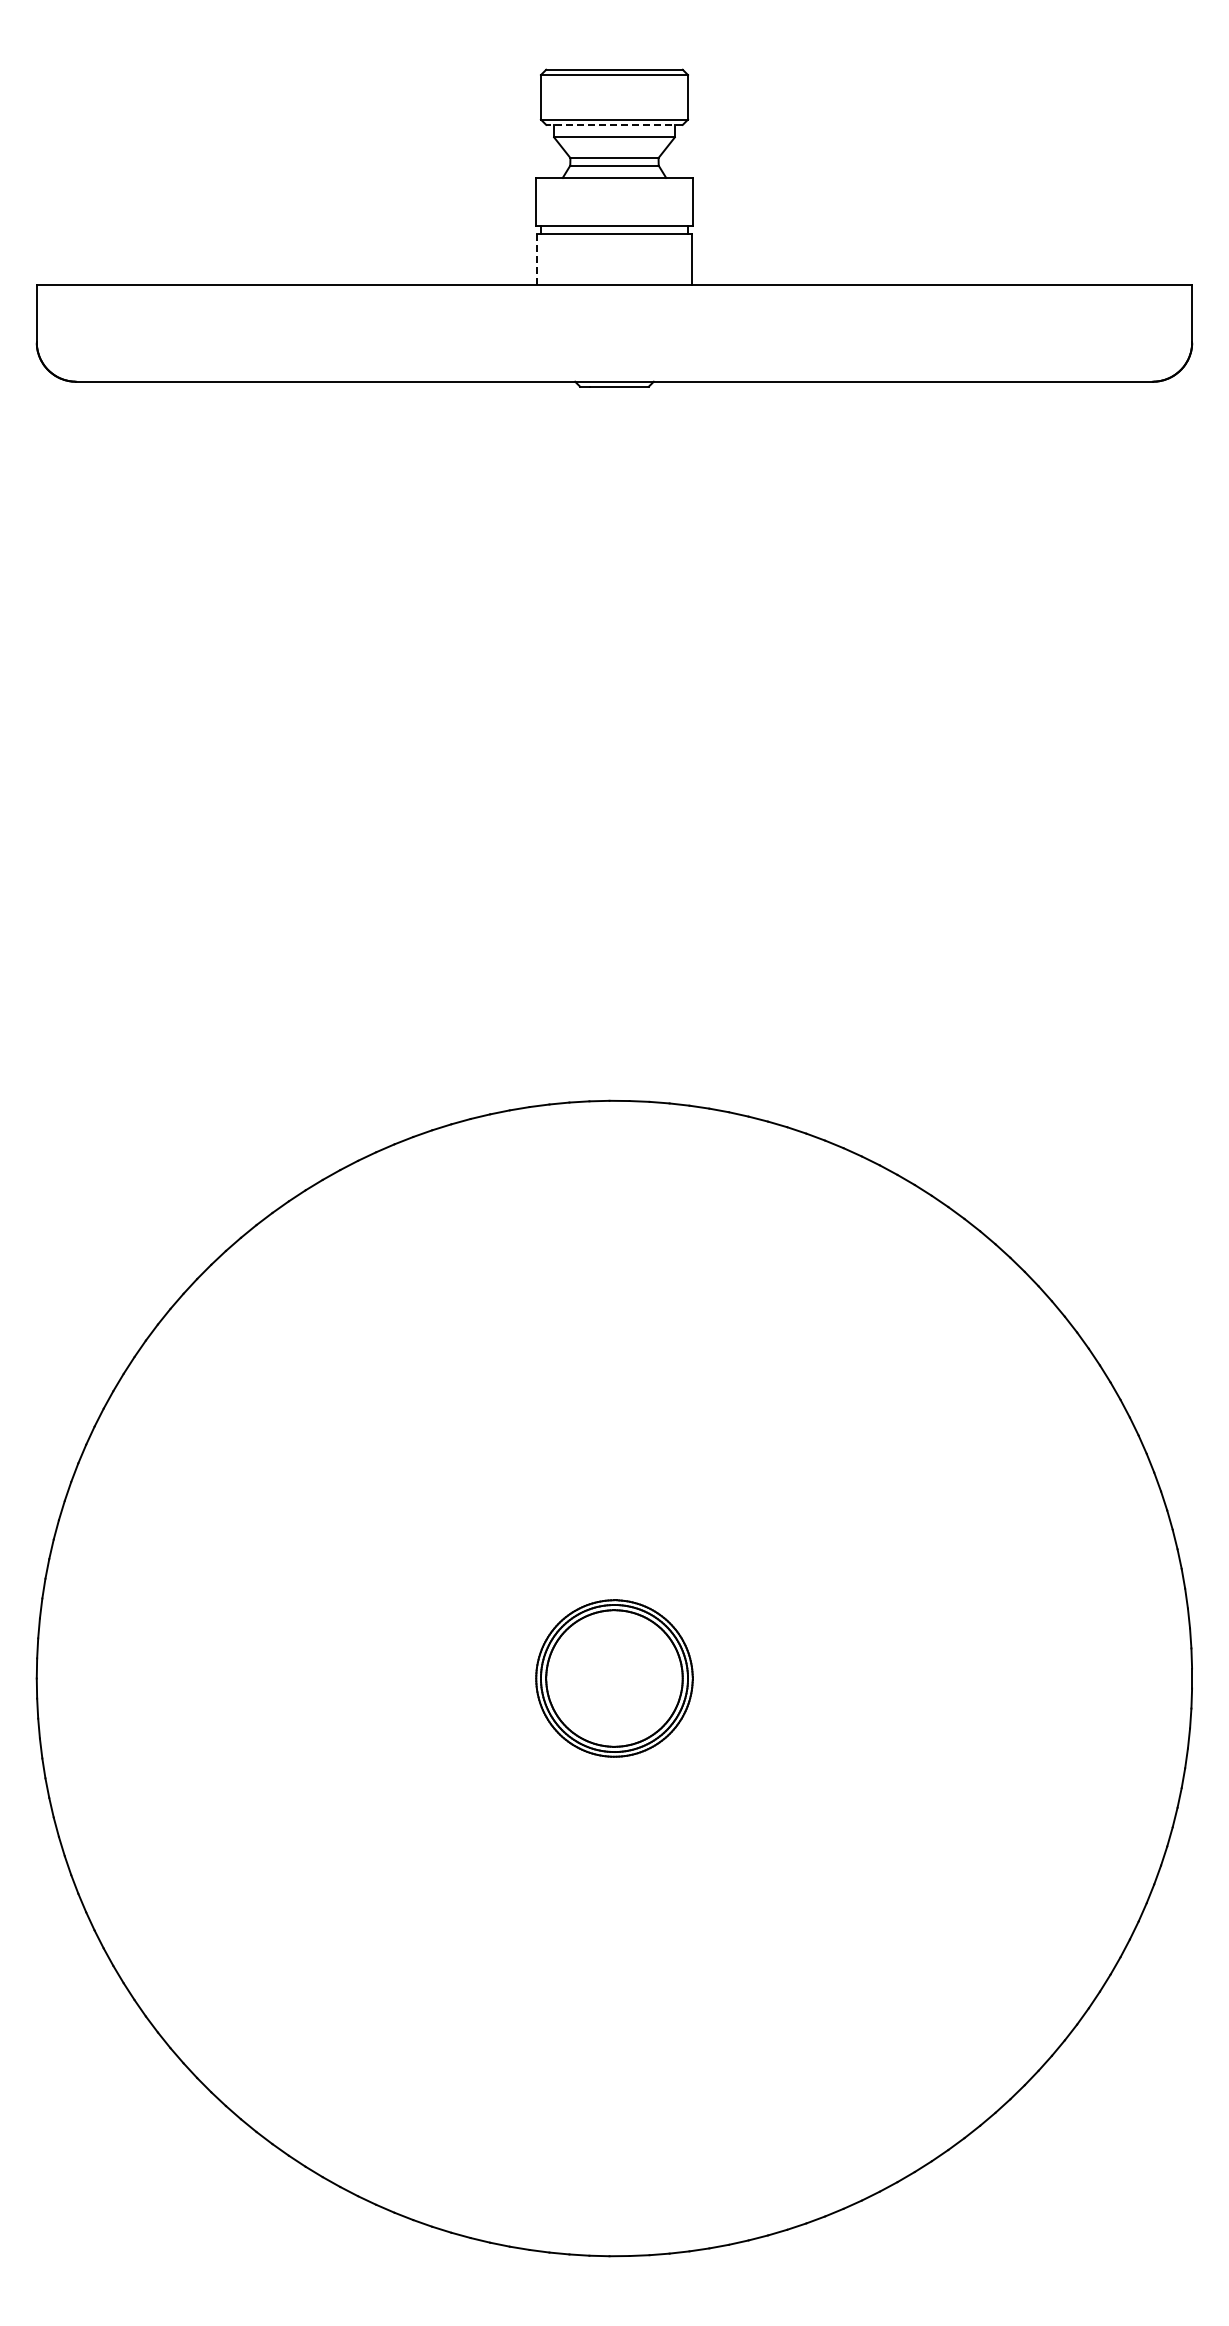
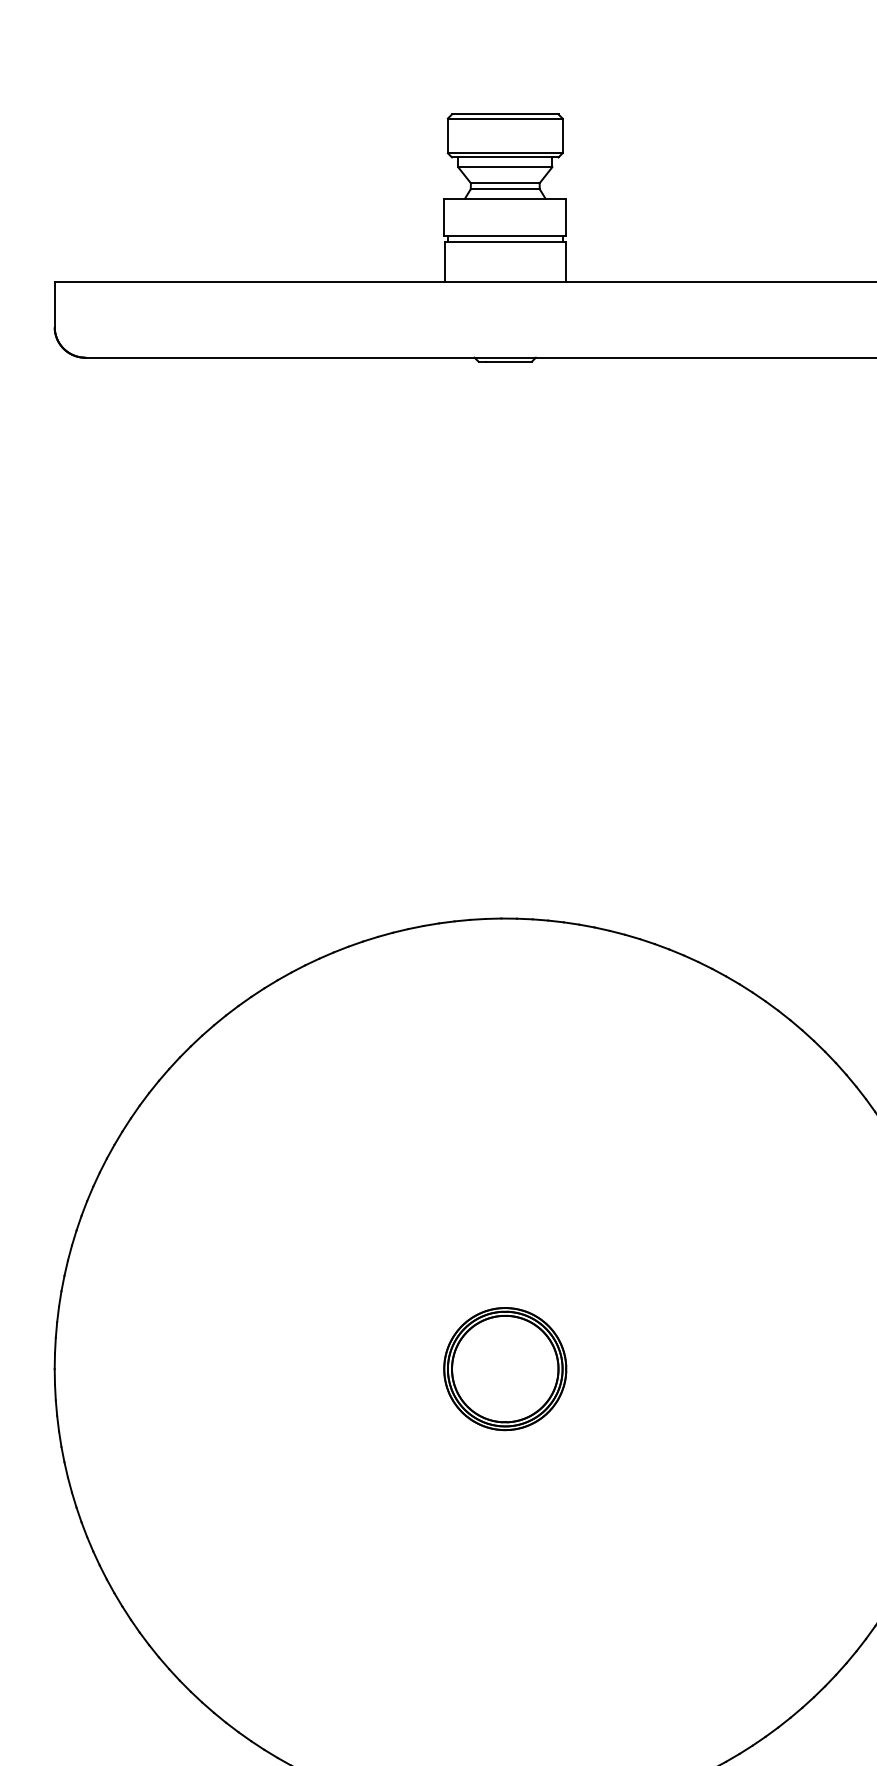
line: (614, 124) -> (505, 157), dashed -> solid
line: (536, 259) -> (444, 262), dashed -> solid

